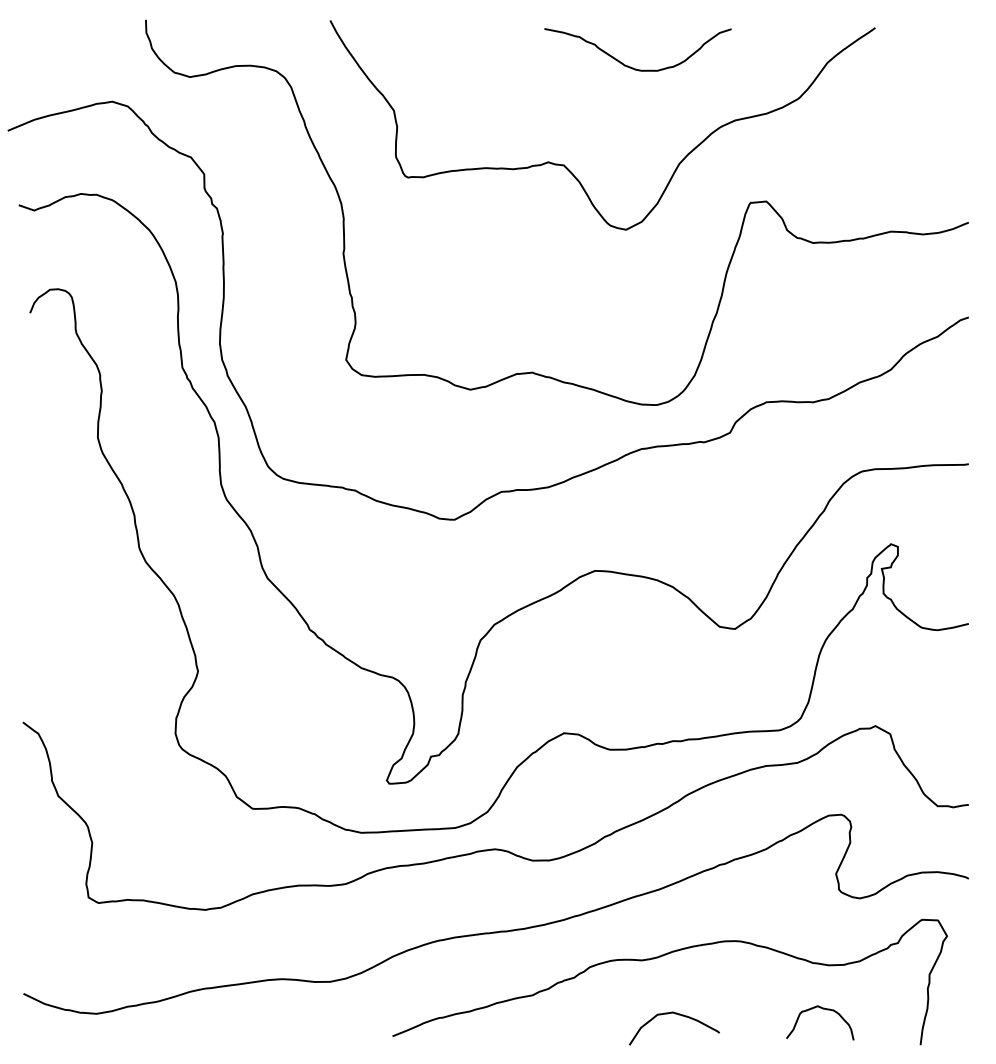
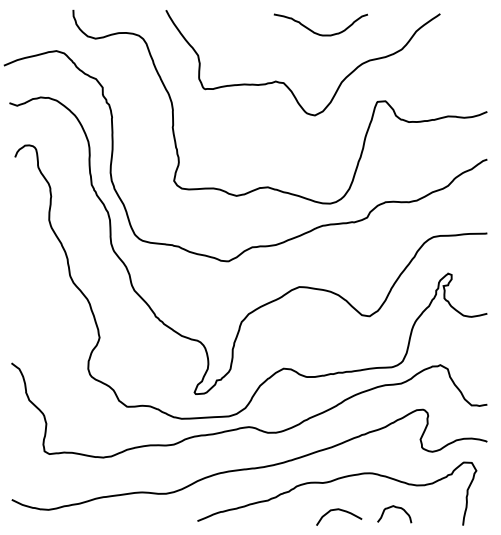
curve: (824, 1011) -> (396, 508), moved

